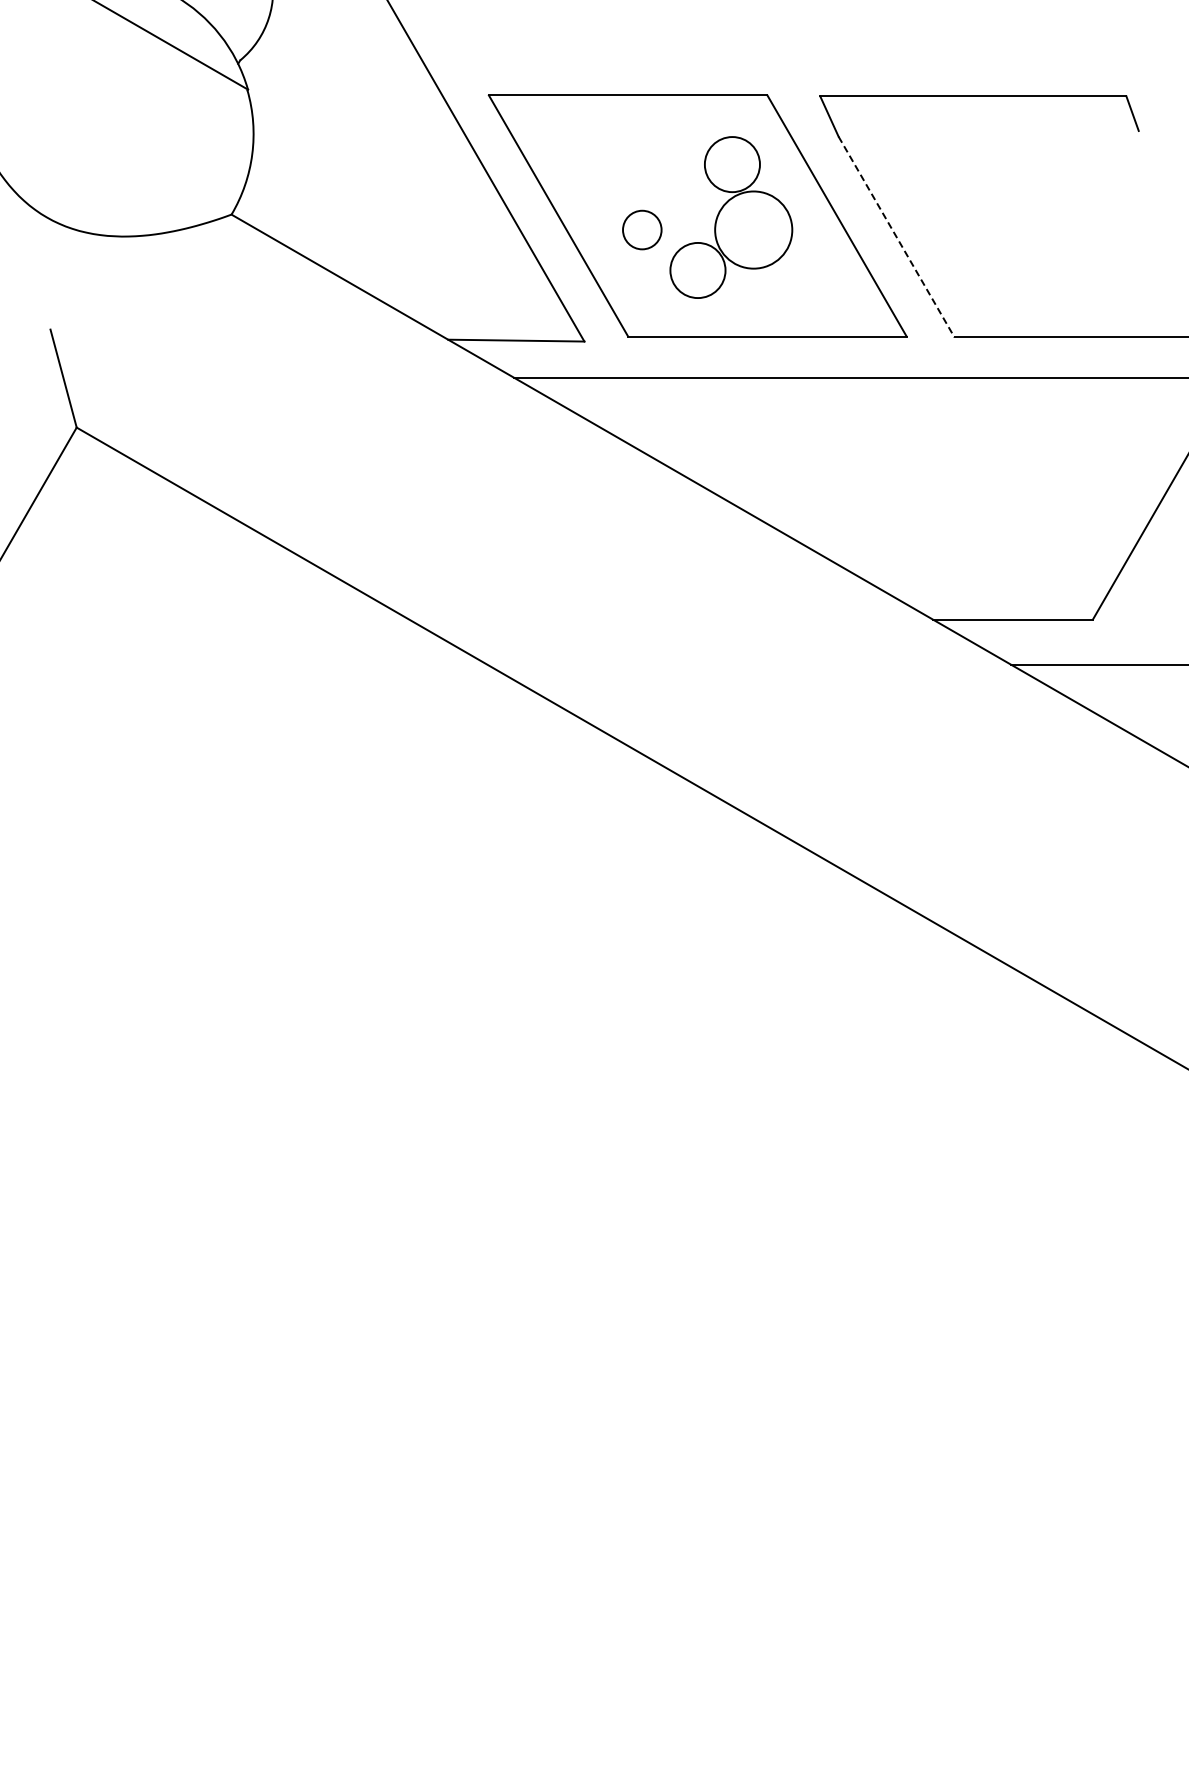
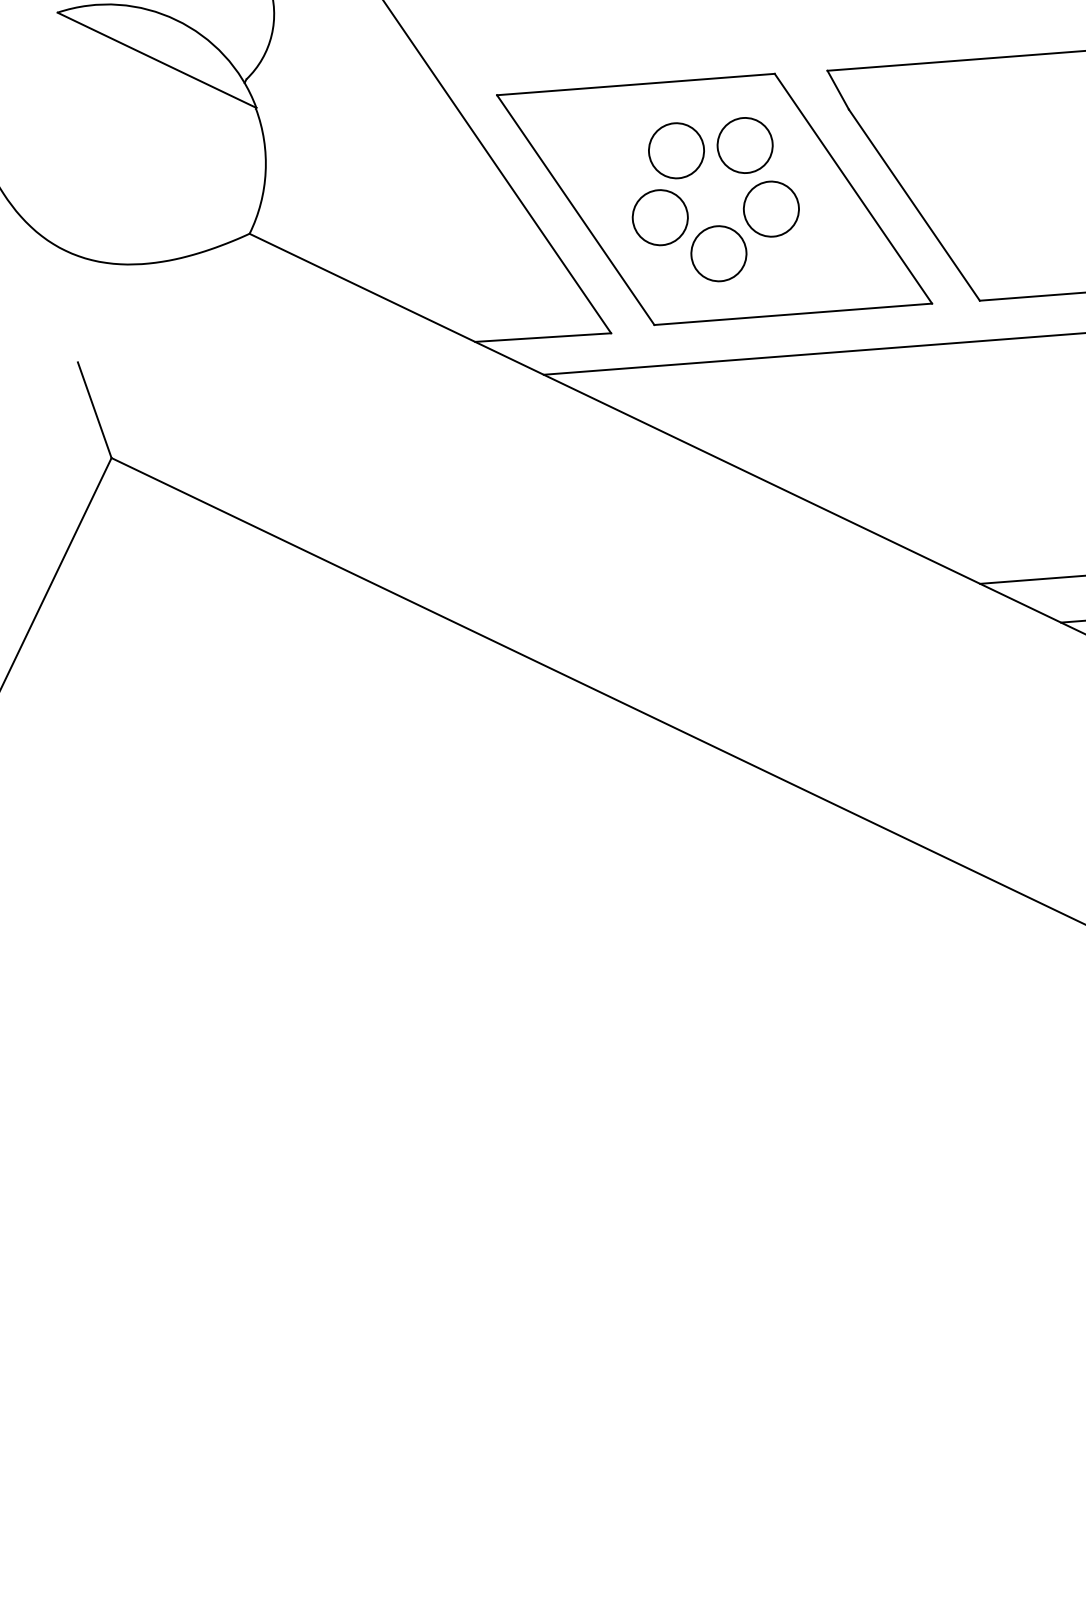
circle: (663, 164) -> (676, 150), added
circle: (641, 229) -> (659, 217), size x1.43
circle: (753, 229) -> (771, 208), size x0.71
line: (896, 237) -> (914, 205), dashed -> solid

